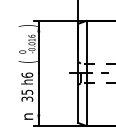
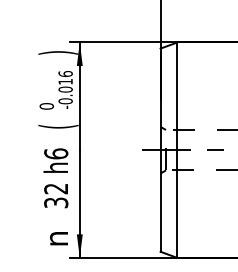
text: (27, 91) -> (56, 187), 35 -> 32

